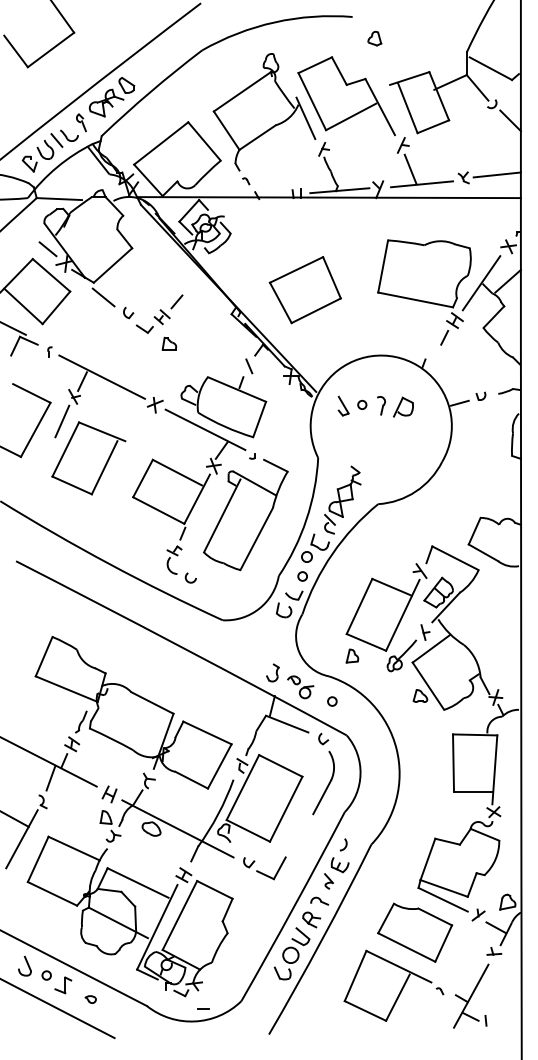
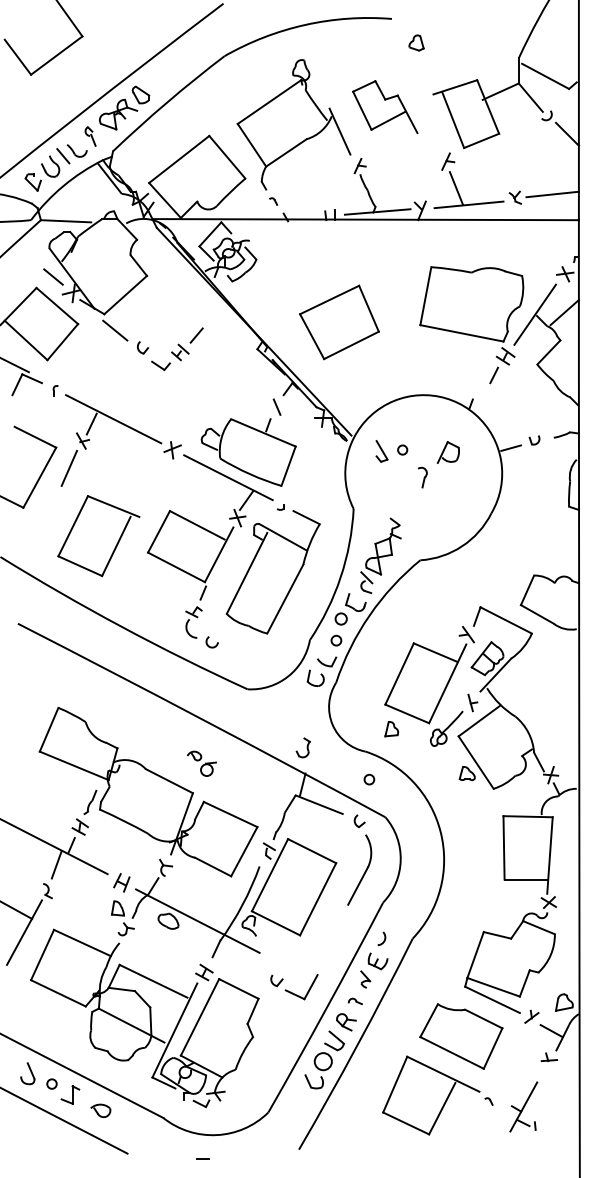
part: (346, 96) -> (385, 107), size x0.6
part: (169, 343) -> (188, 381), removed
part: (381, 405) -> (422, 477), moved
part: (88, 458) -> (98, 536), moved
part: (300, 687) -> (201, 764), moved
part: (264, 868) -> (293, 987), moved
part: (319, 900) -> (355, 1000), size x0.7
part: (471, 995) -> (524, 1106), size x0.7
part: (90, 999) -> (100, 1110), size x1.6
line: (203, 1008) -> (202, 1158), moved

